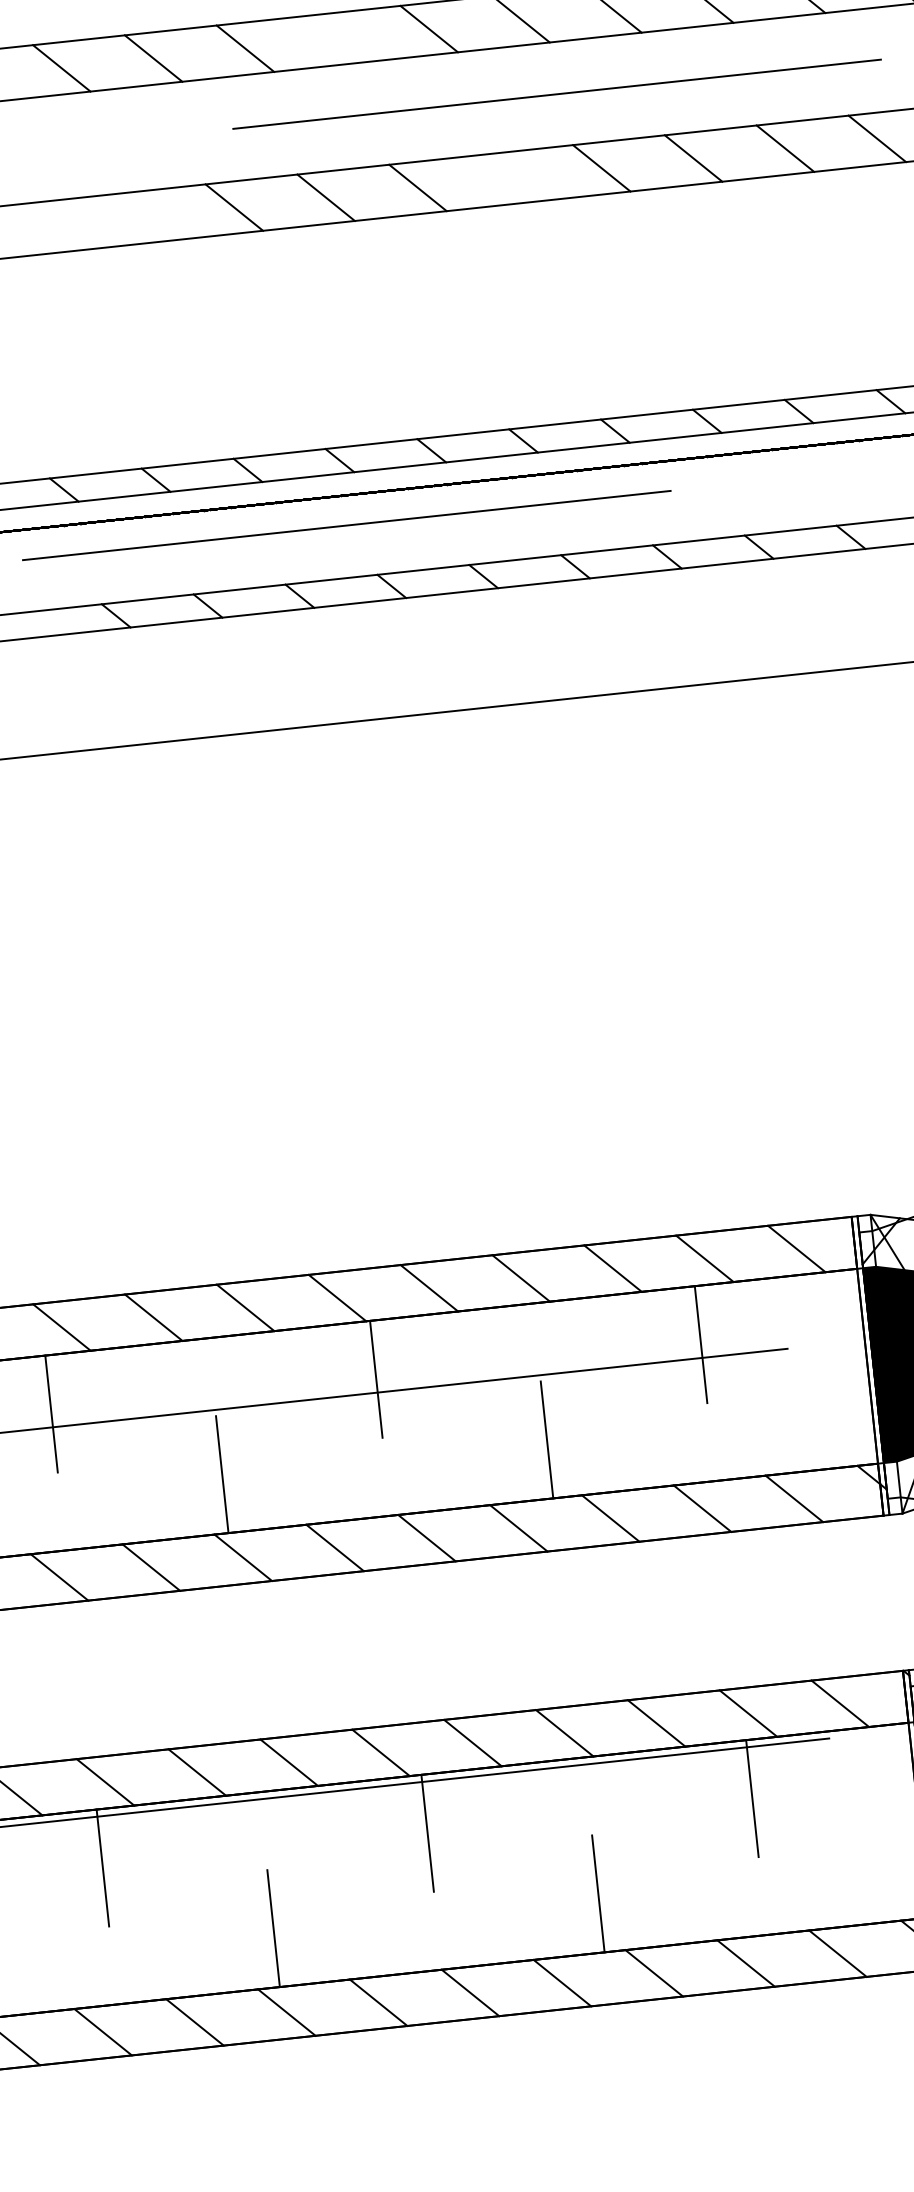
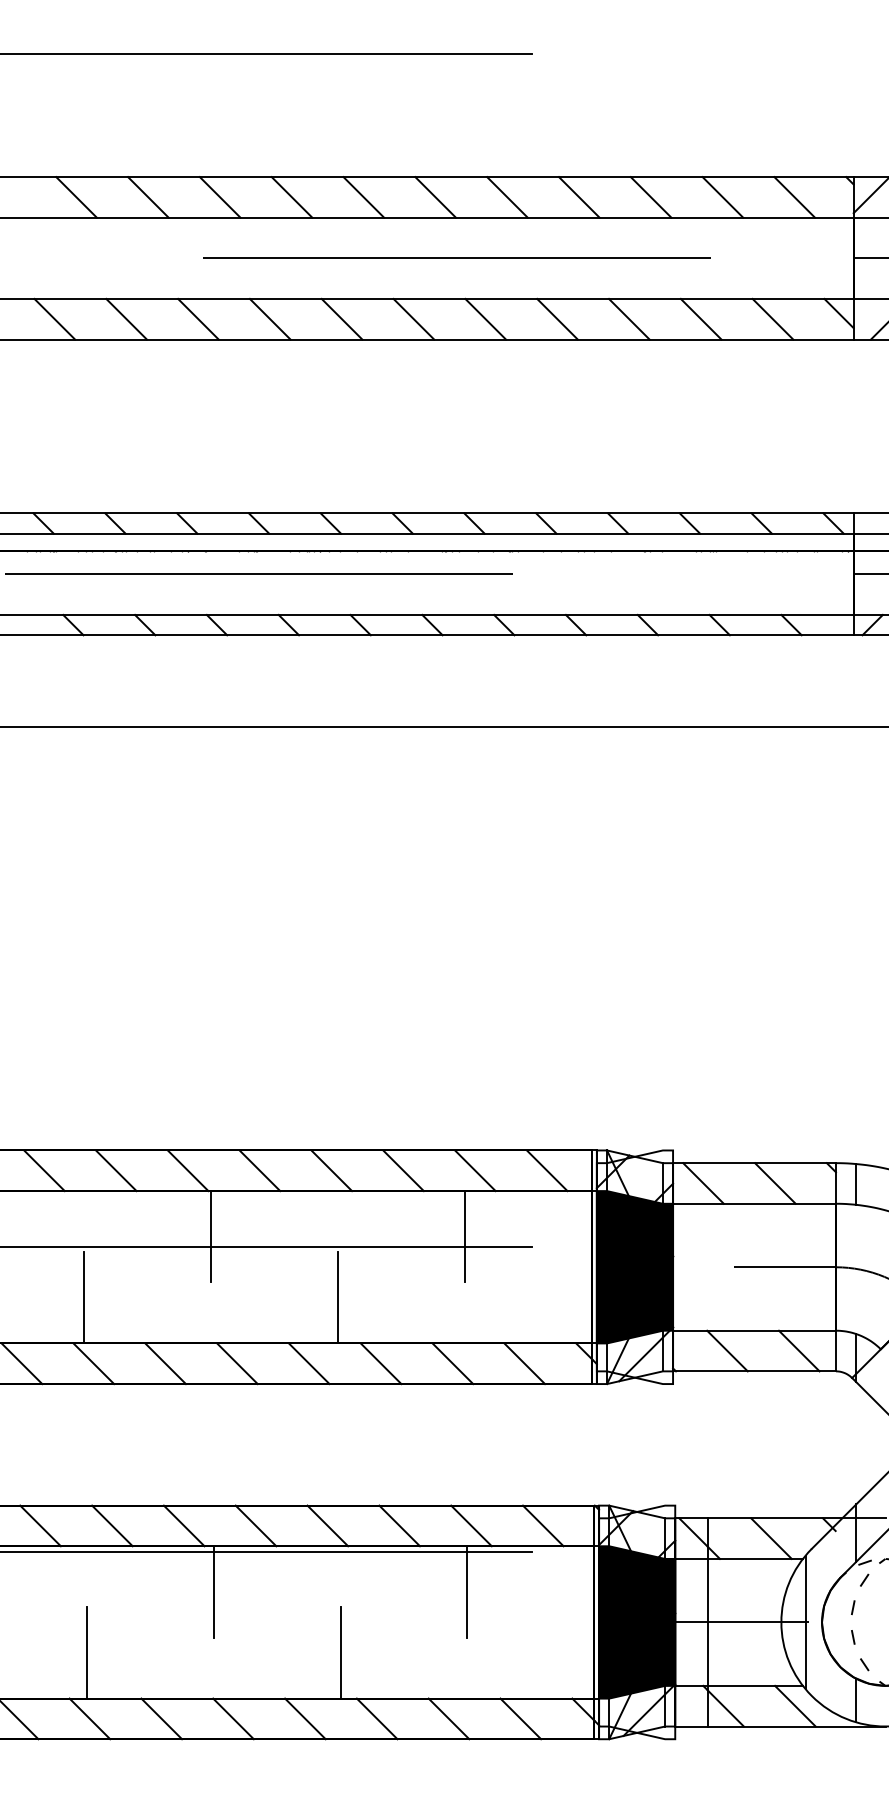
line: (336, 39) -> (291, 197), added
line: (509, 177) -> (413, 318), added
line: (142, 216) -> (126, 318), added
line: (50, 226) -> (54, 318), added

